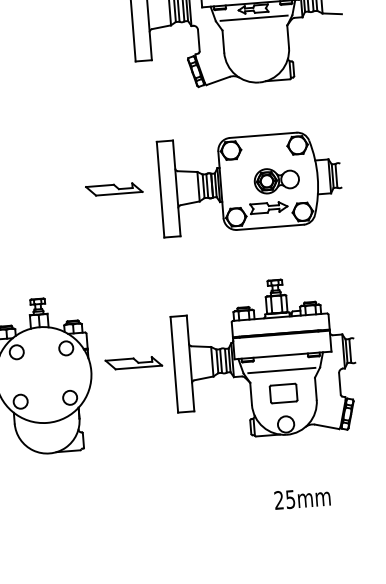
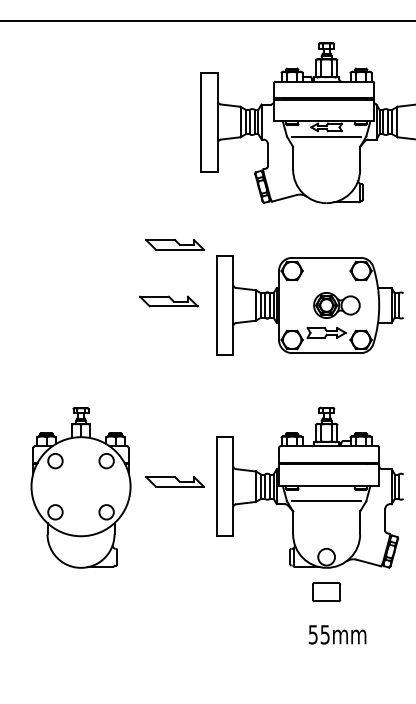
part: (115, 133) -> (174, 244), added
part: (283, 393) -> (326, 592), moved
text: (278, 500) -> (312, 634), 25mm -> 55mm

